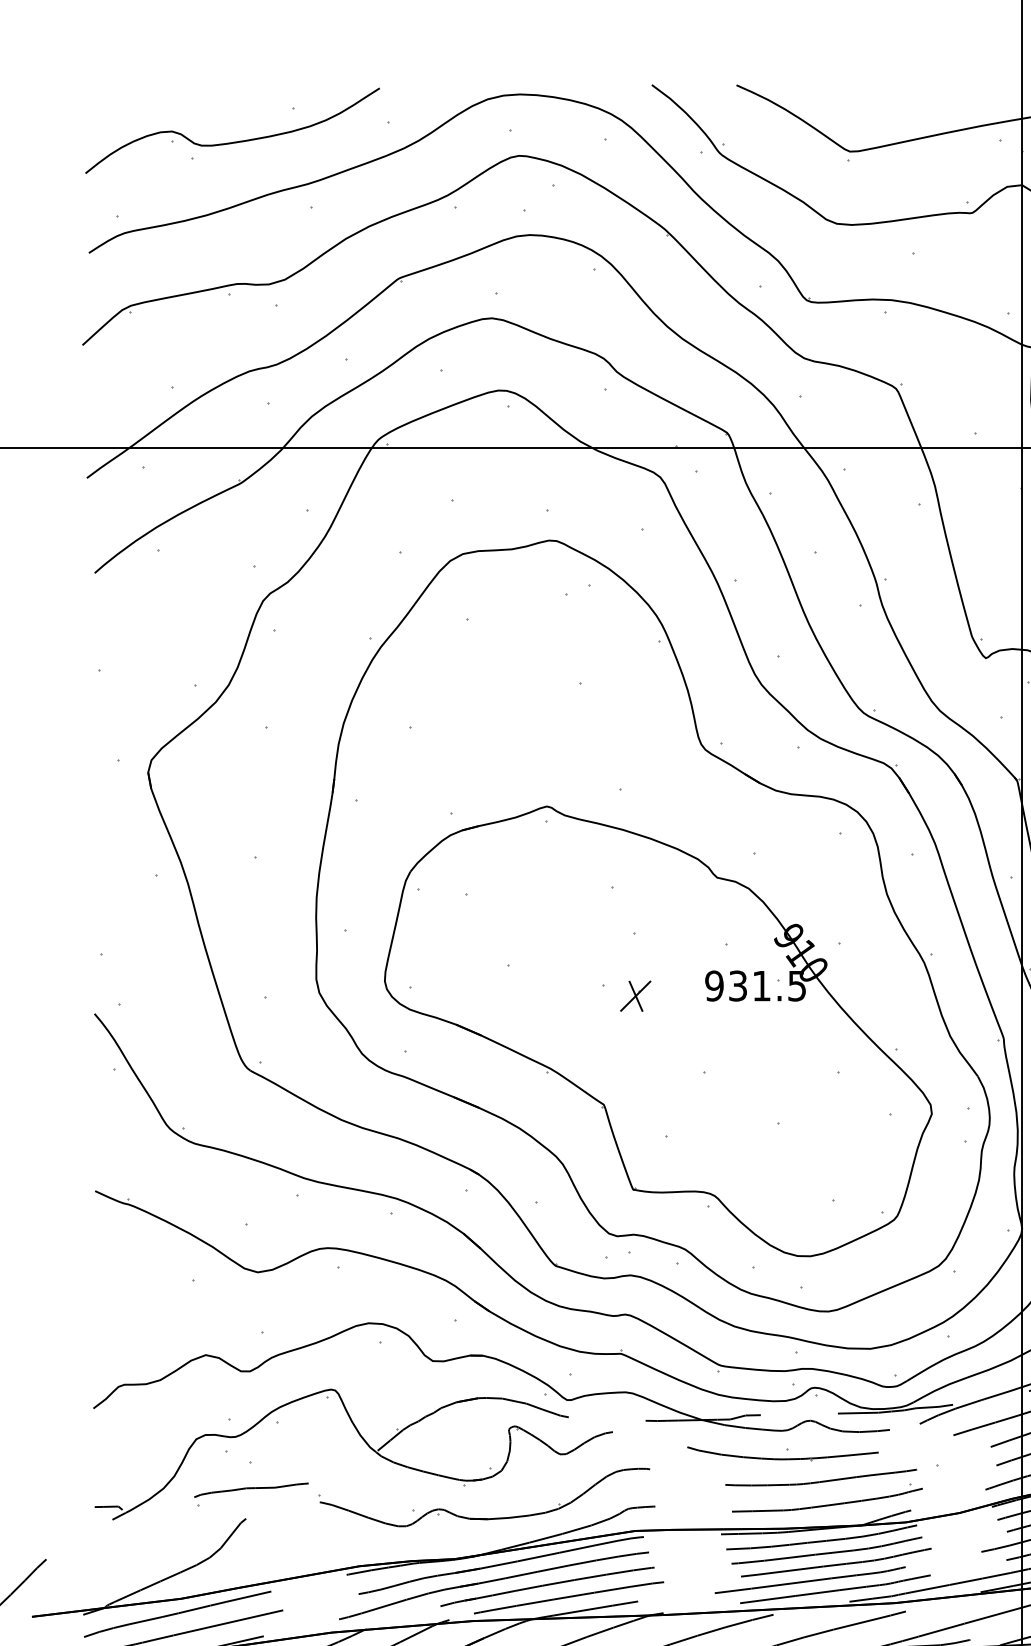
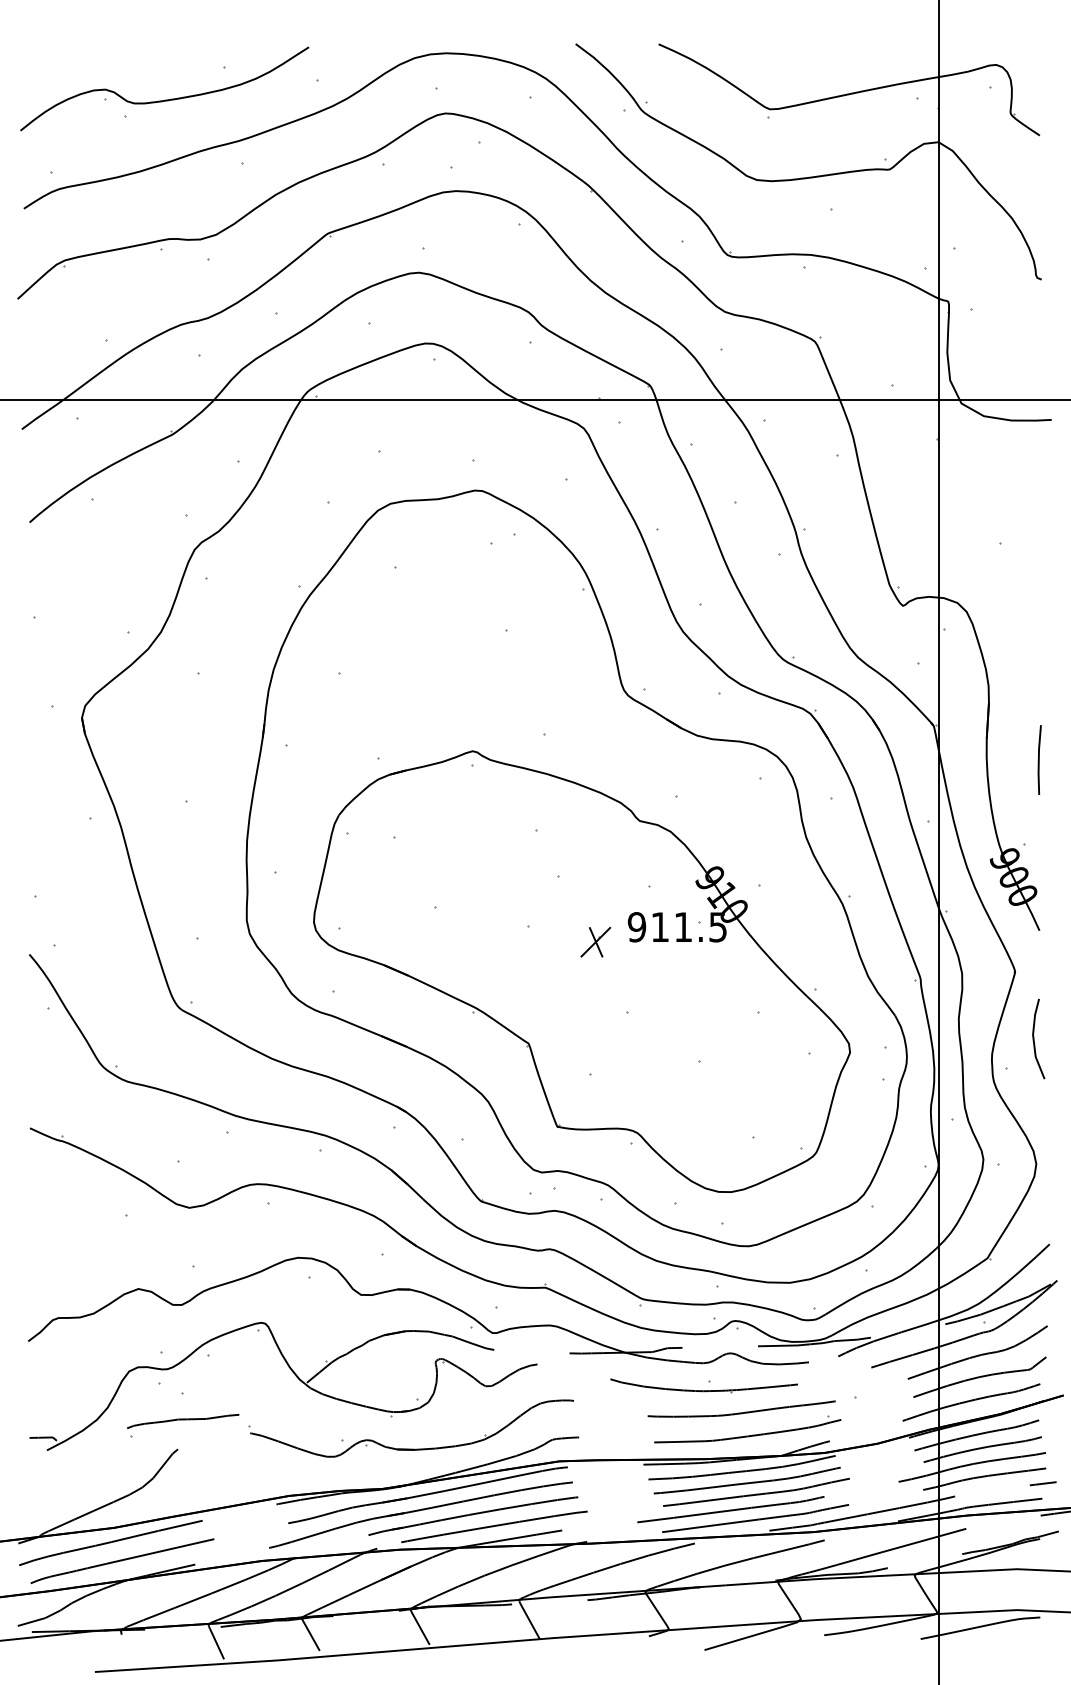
text: (737, 986) -> (659, 927), 931.5 -> 911.5
part: (635, 996) -> (595, 942), moved

